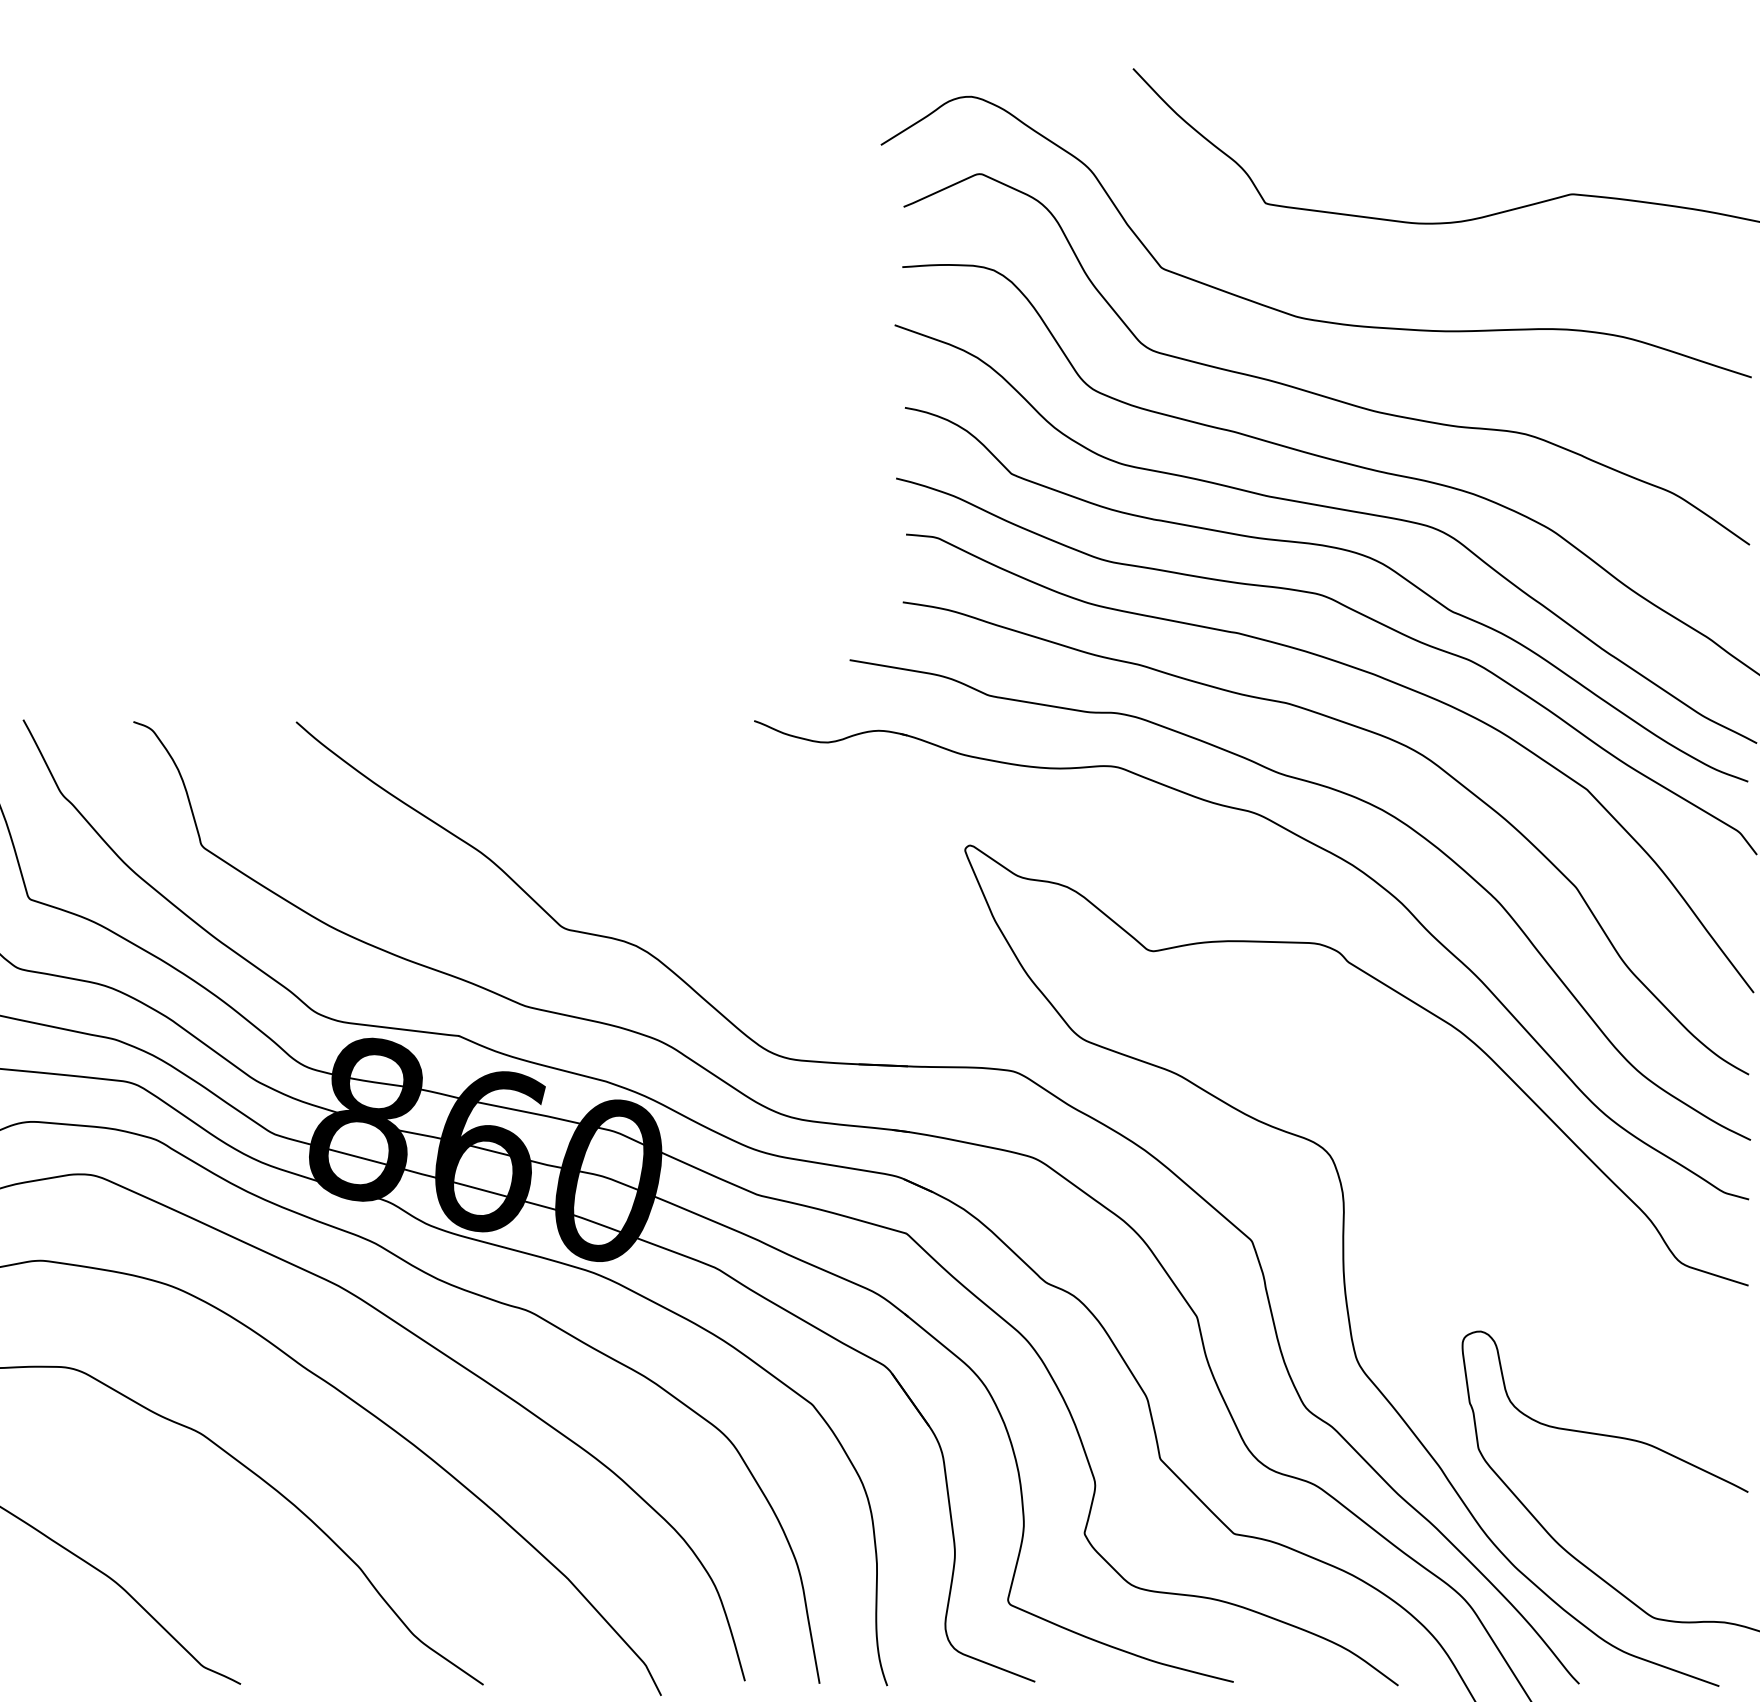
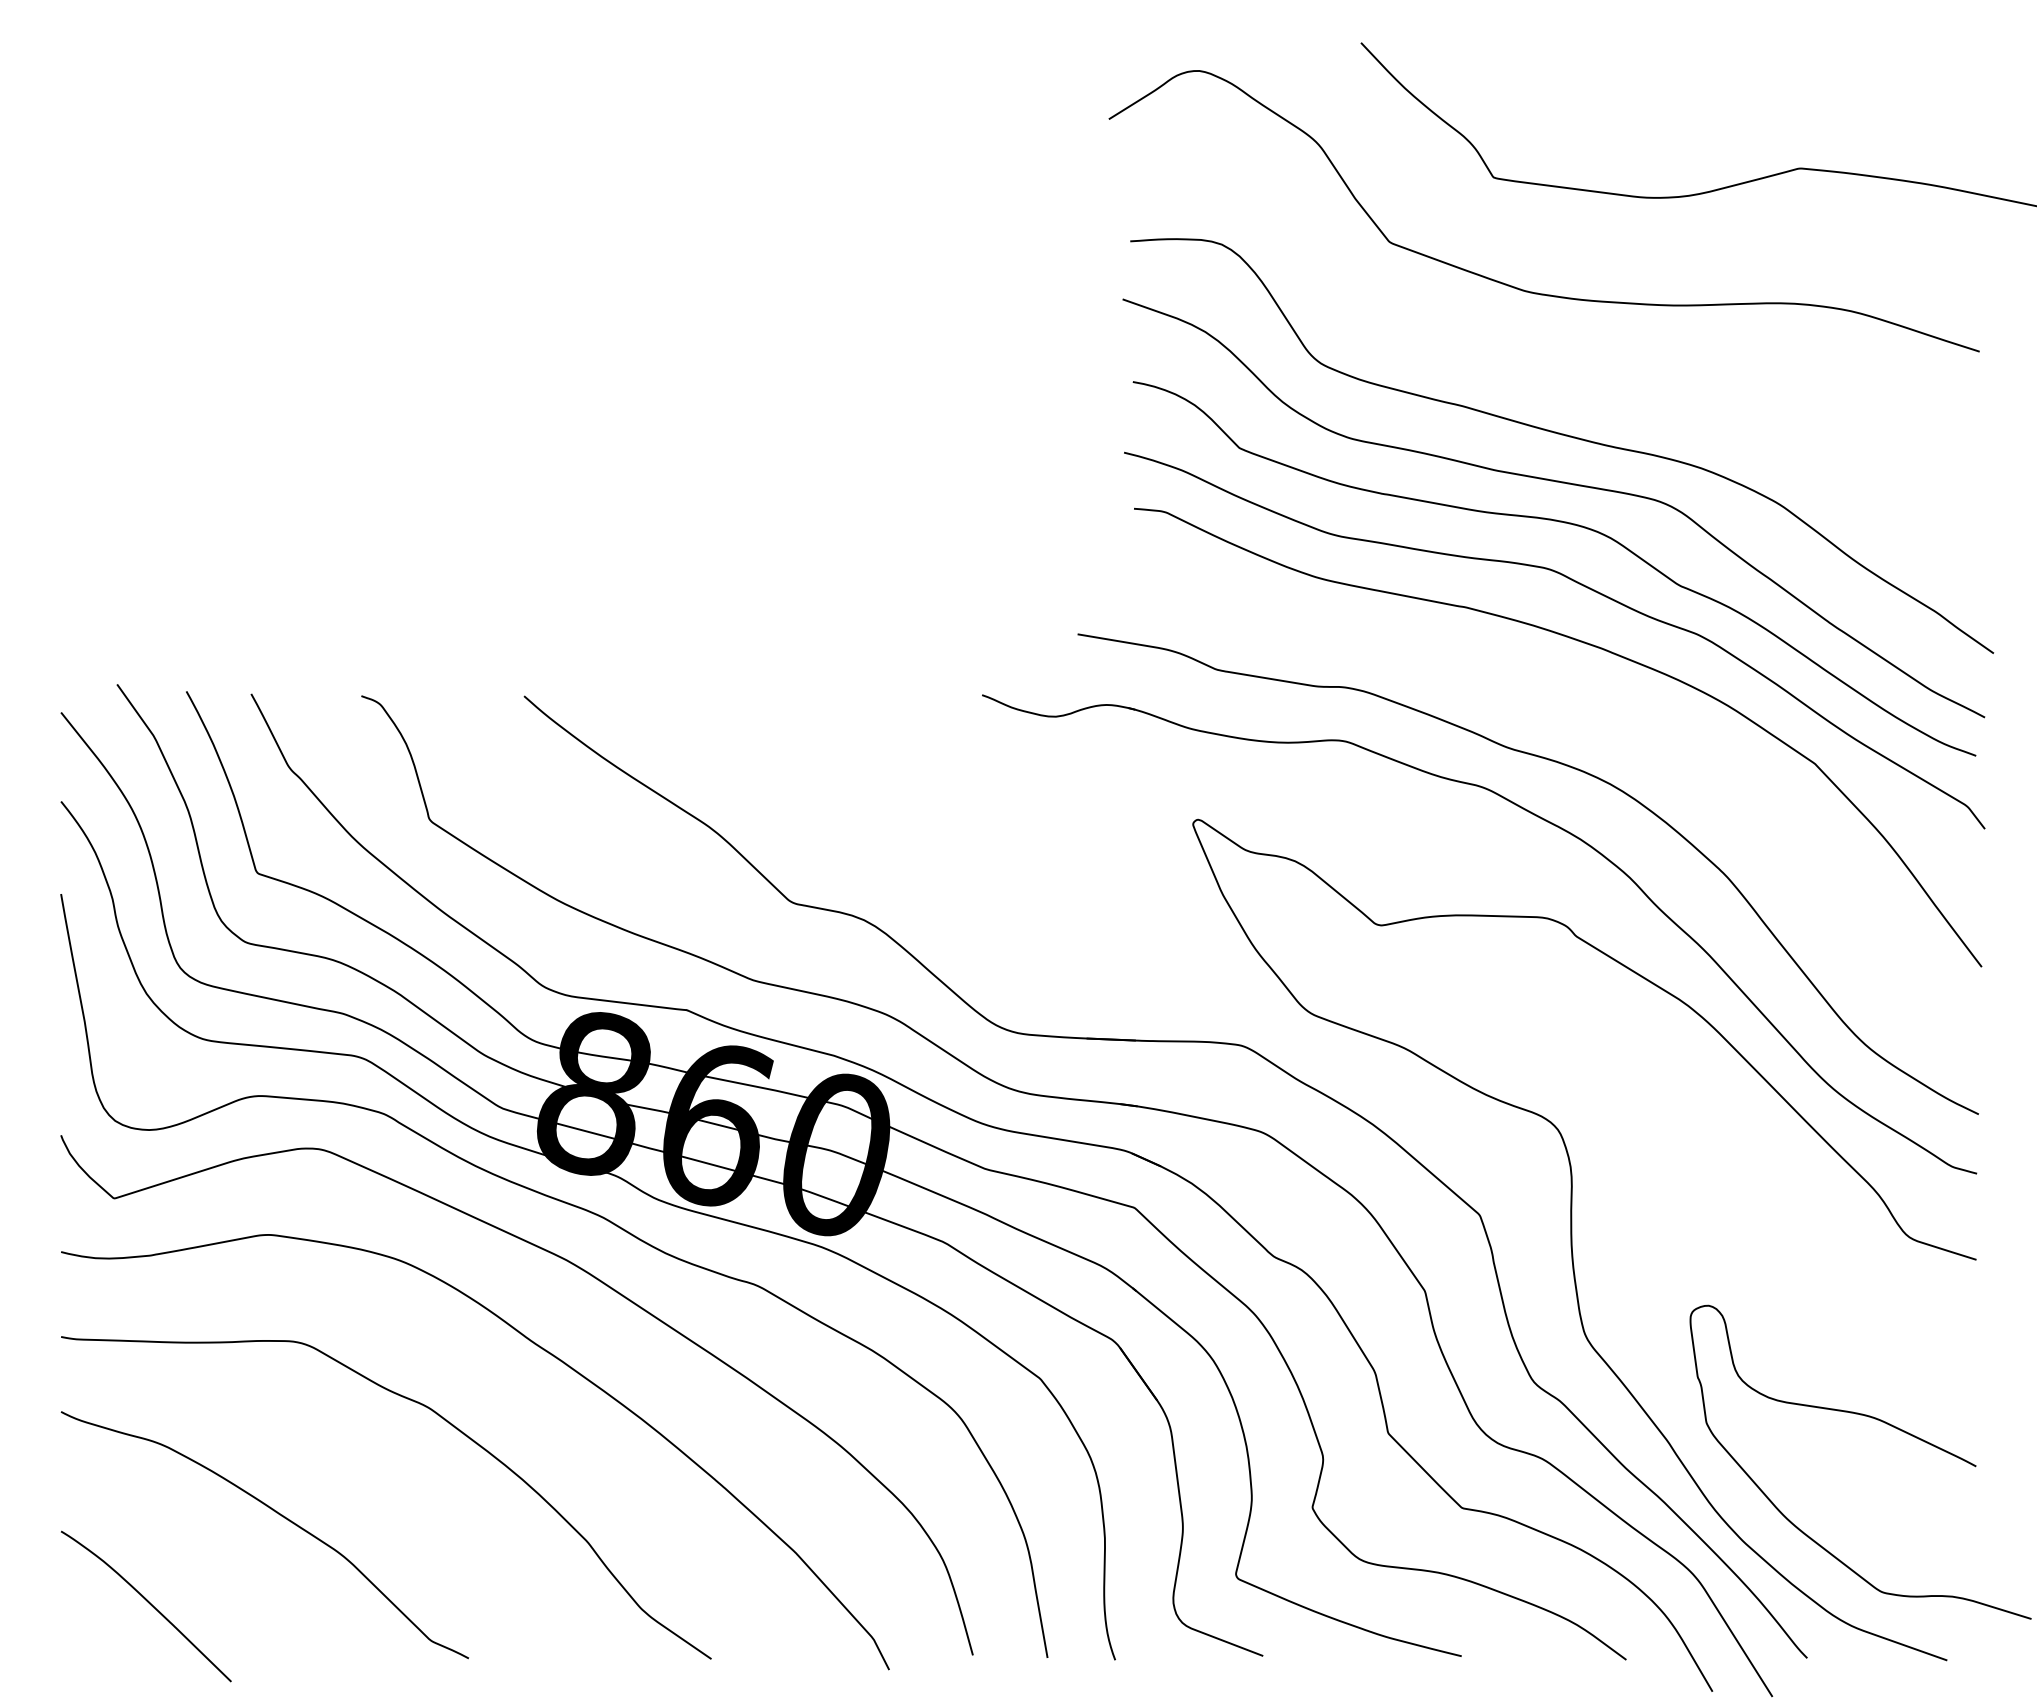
curve: (1314, 392) -> (1542, 366), removed
curve: (1360, 729) -> (1588, 703), removed

